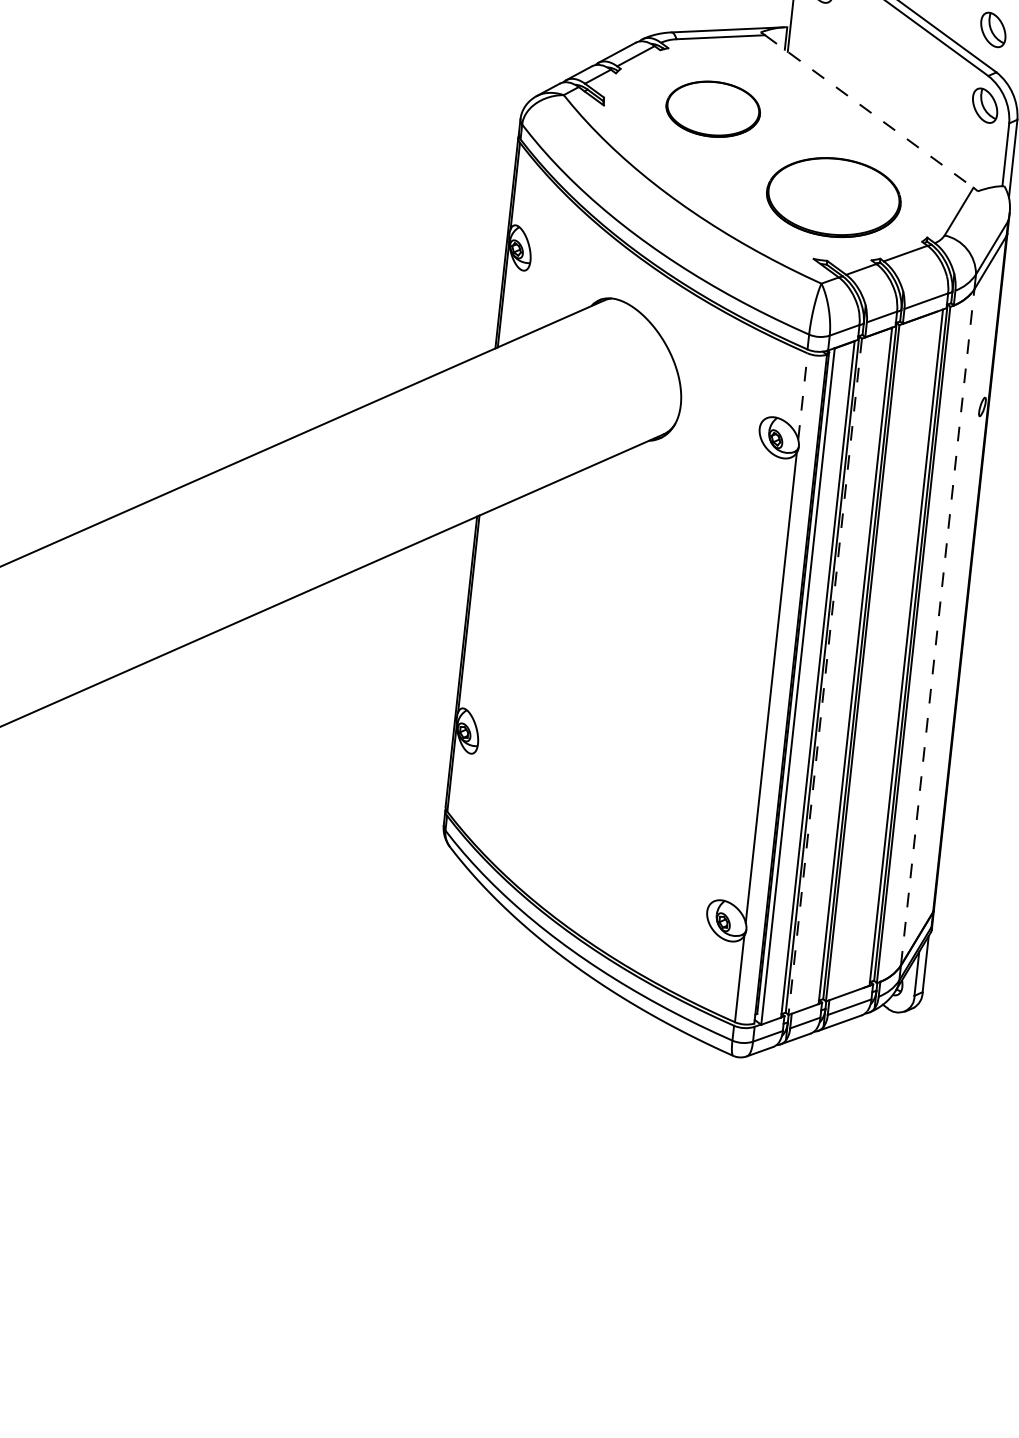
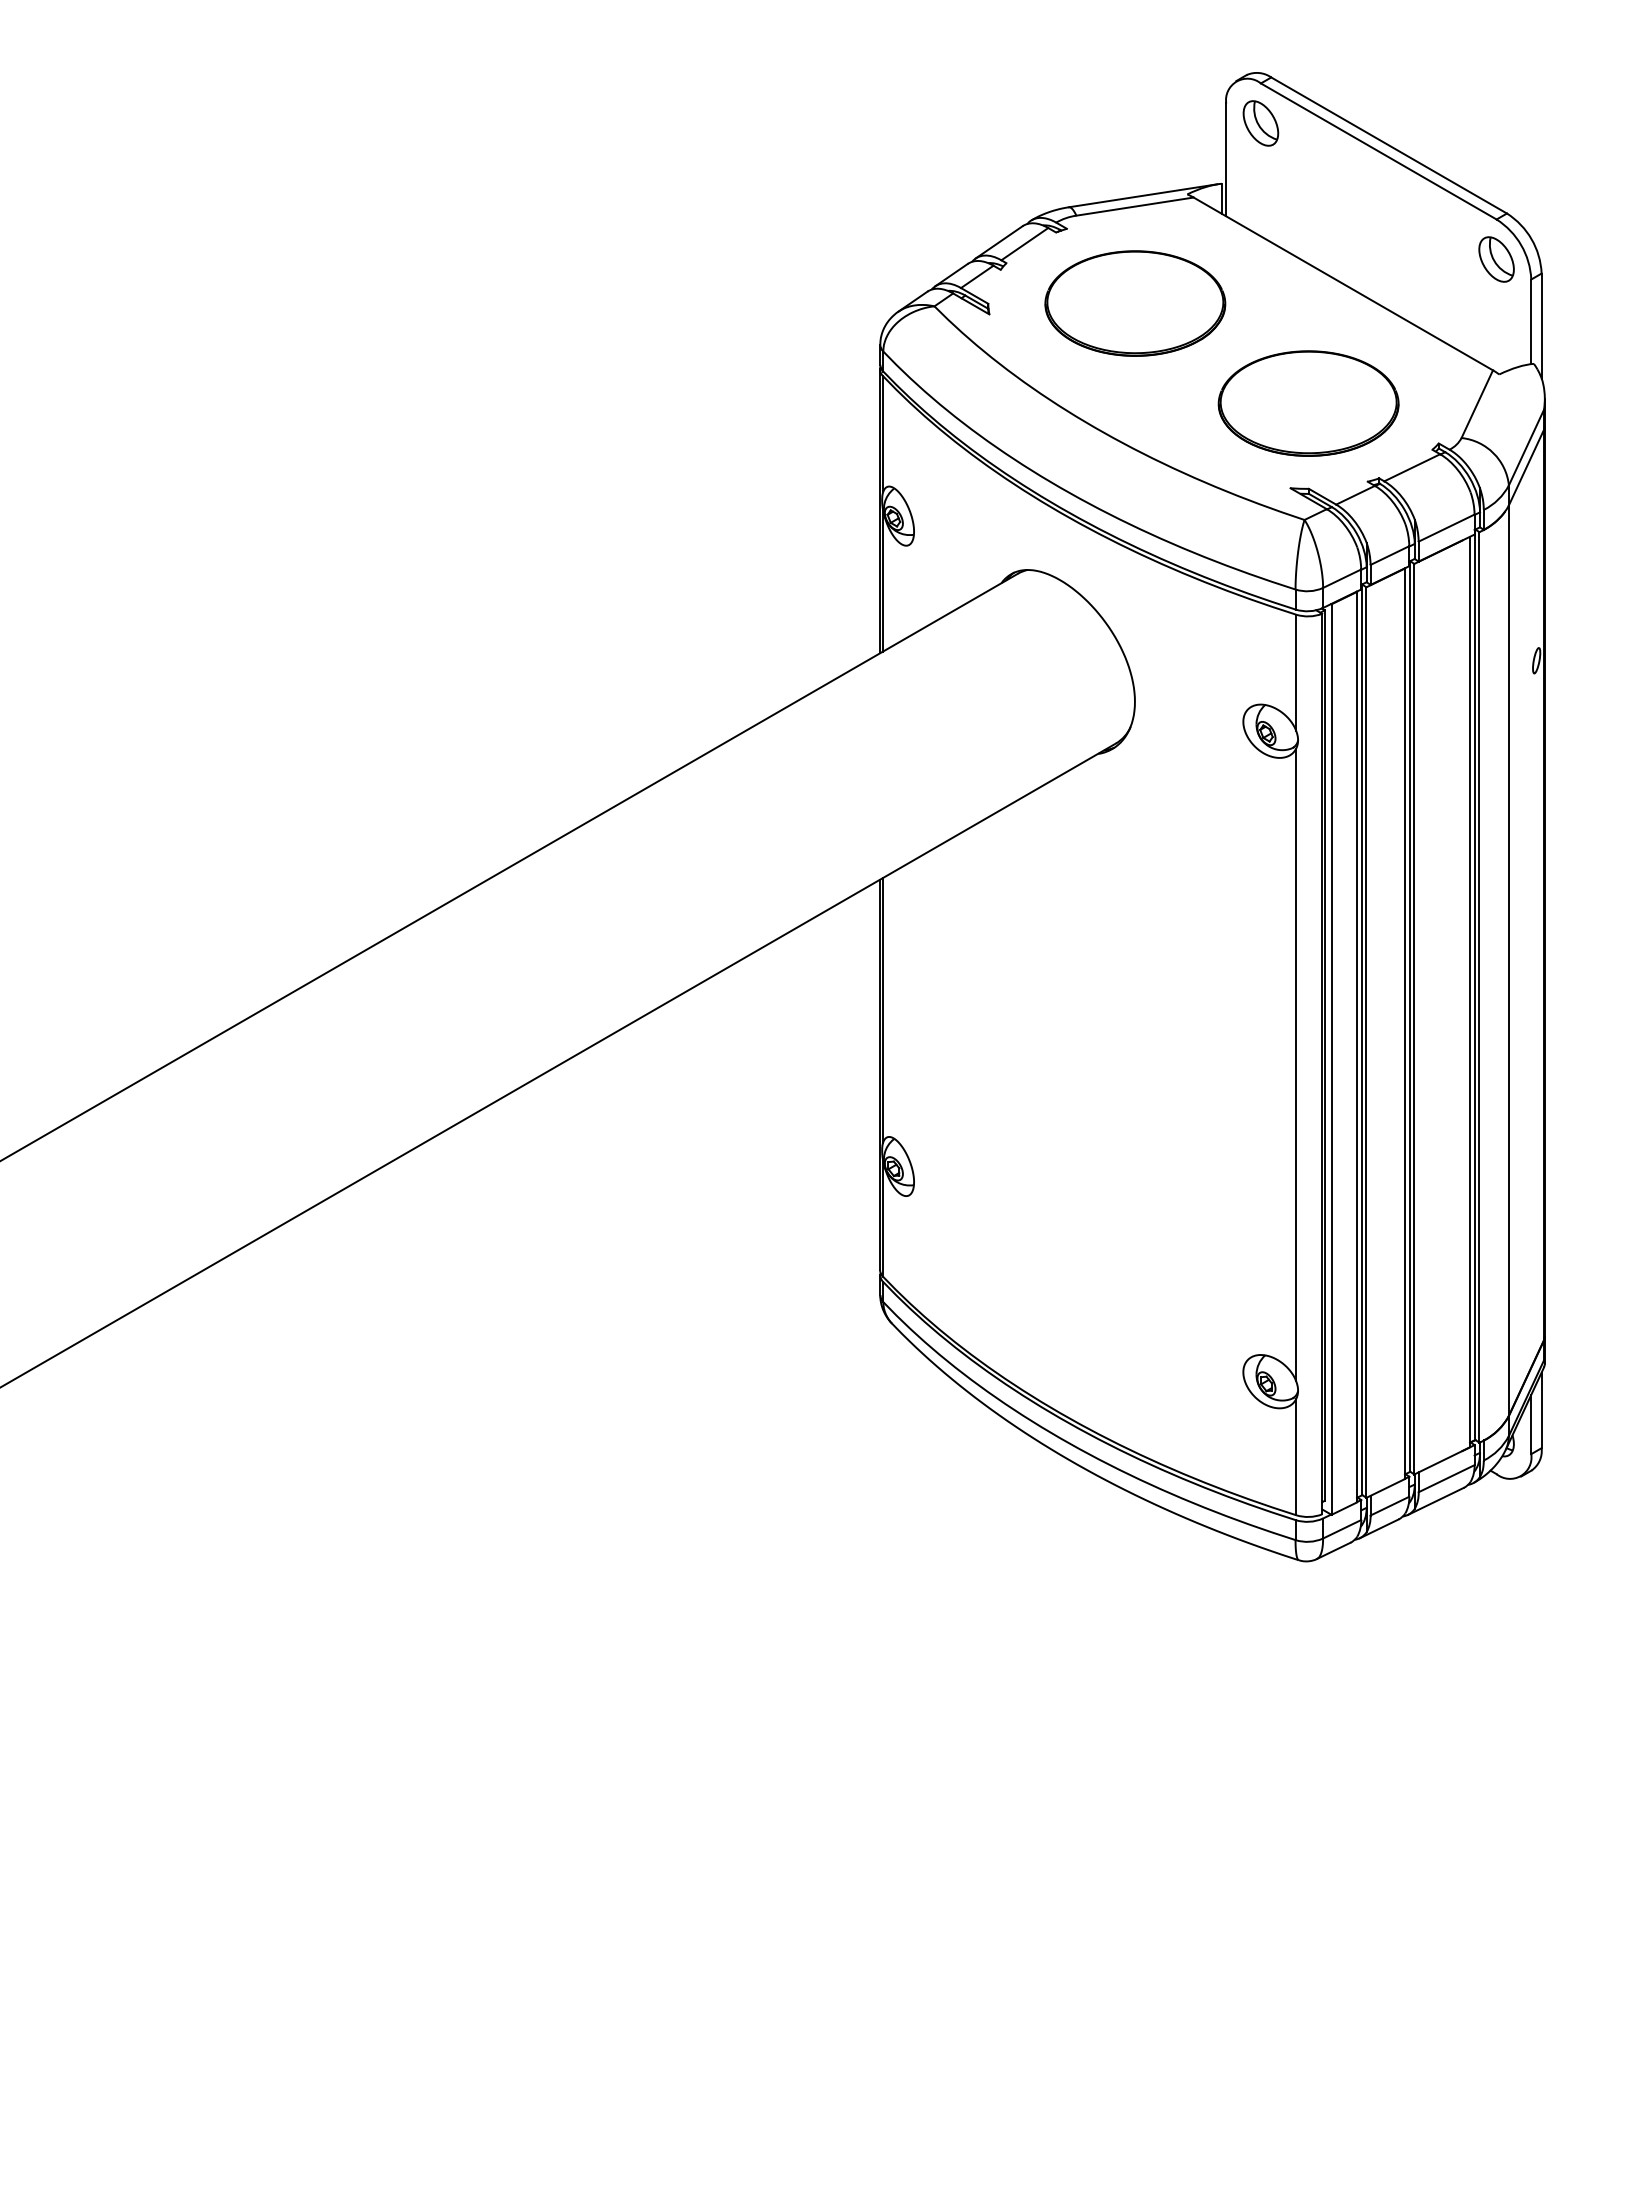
part: (993, 29) -> (1496, 157), removed
part: (713, 109) -> (1135, 303), size x1.43
line: (869, 111) -> (1343, 283), dashed -> solid
line: (803, 396) -> (1296, 672), dashed -> solid
line: (937, 627) -> (1508, 960), dashed -> solid
line: (825, 677) -> (1366, 1043), dashed -> solid

